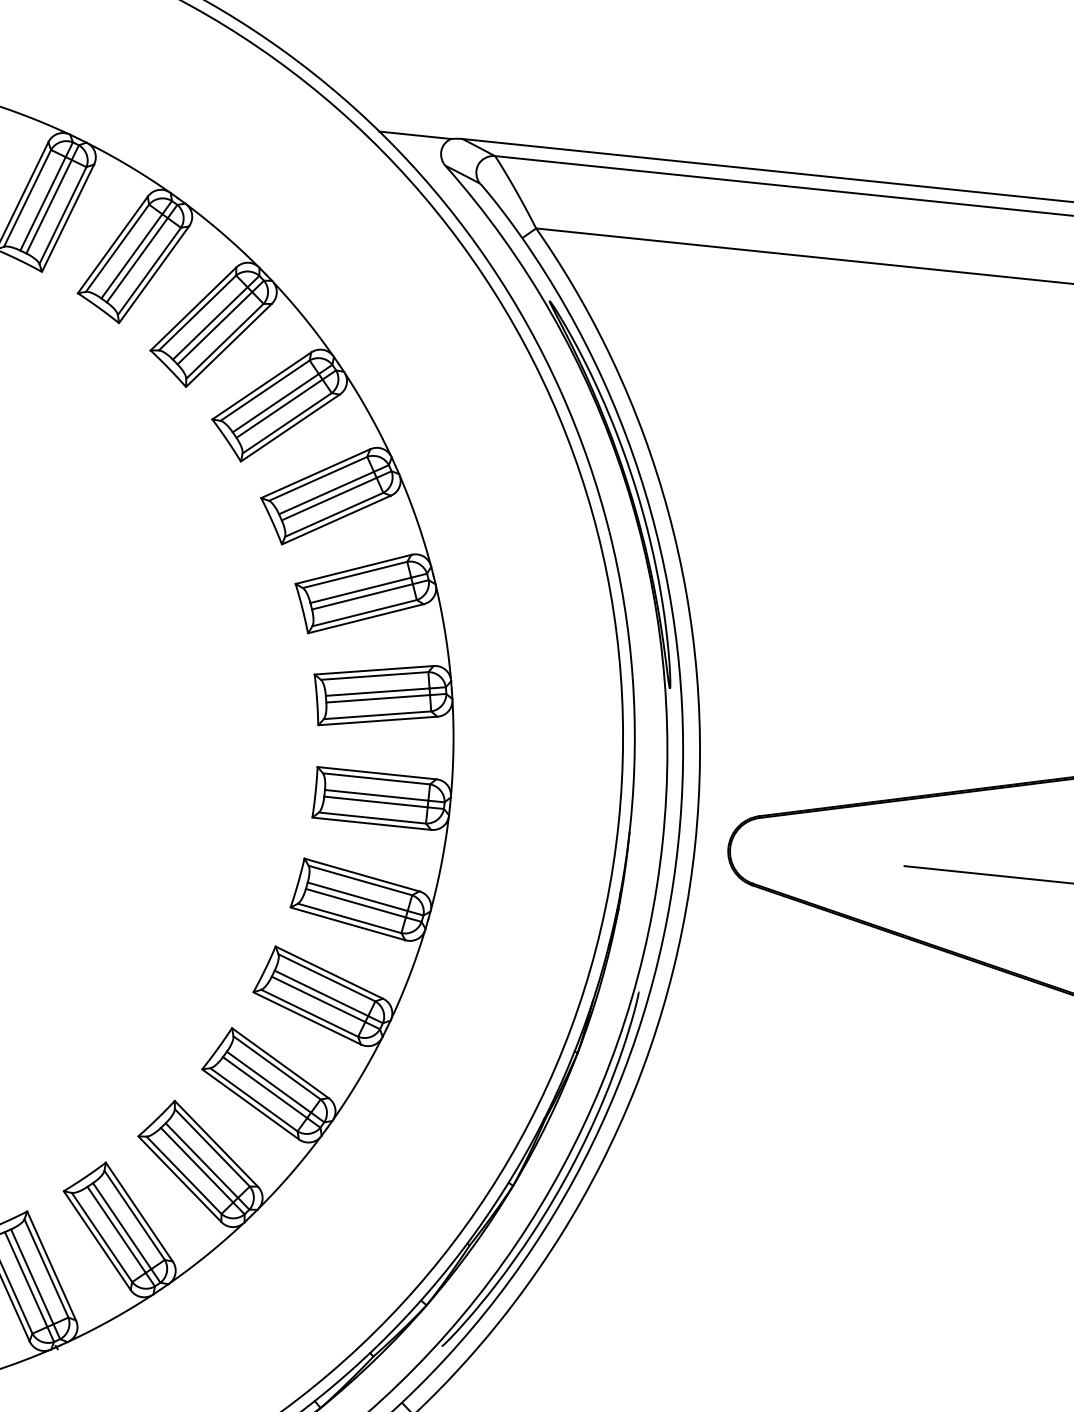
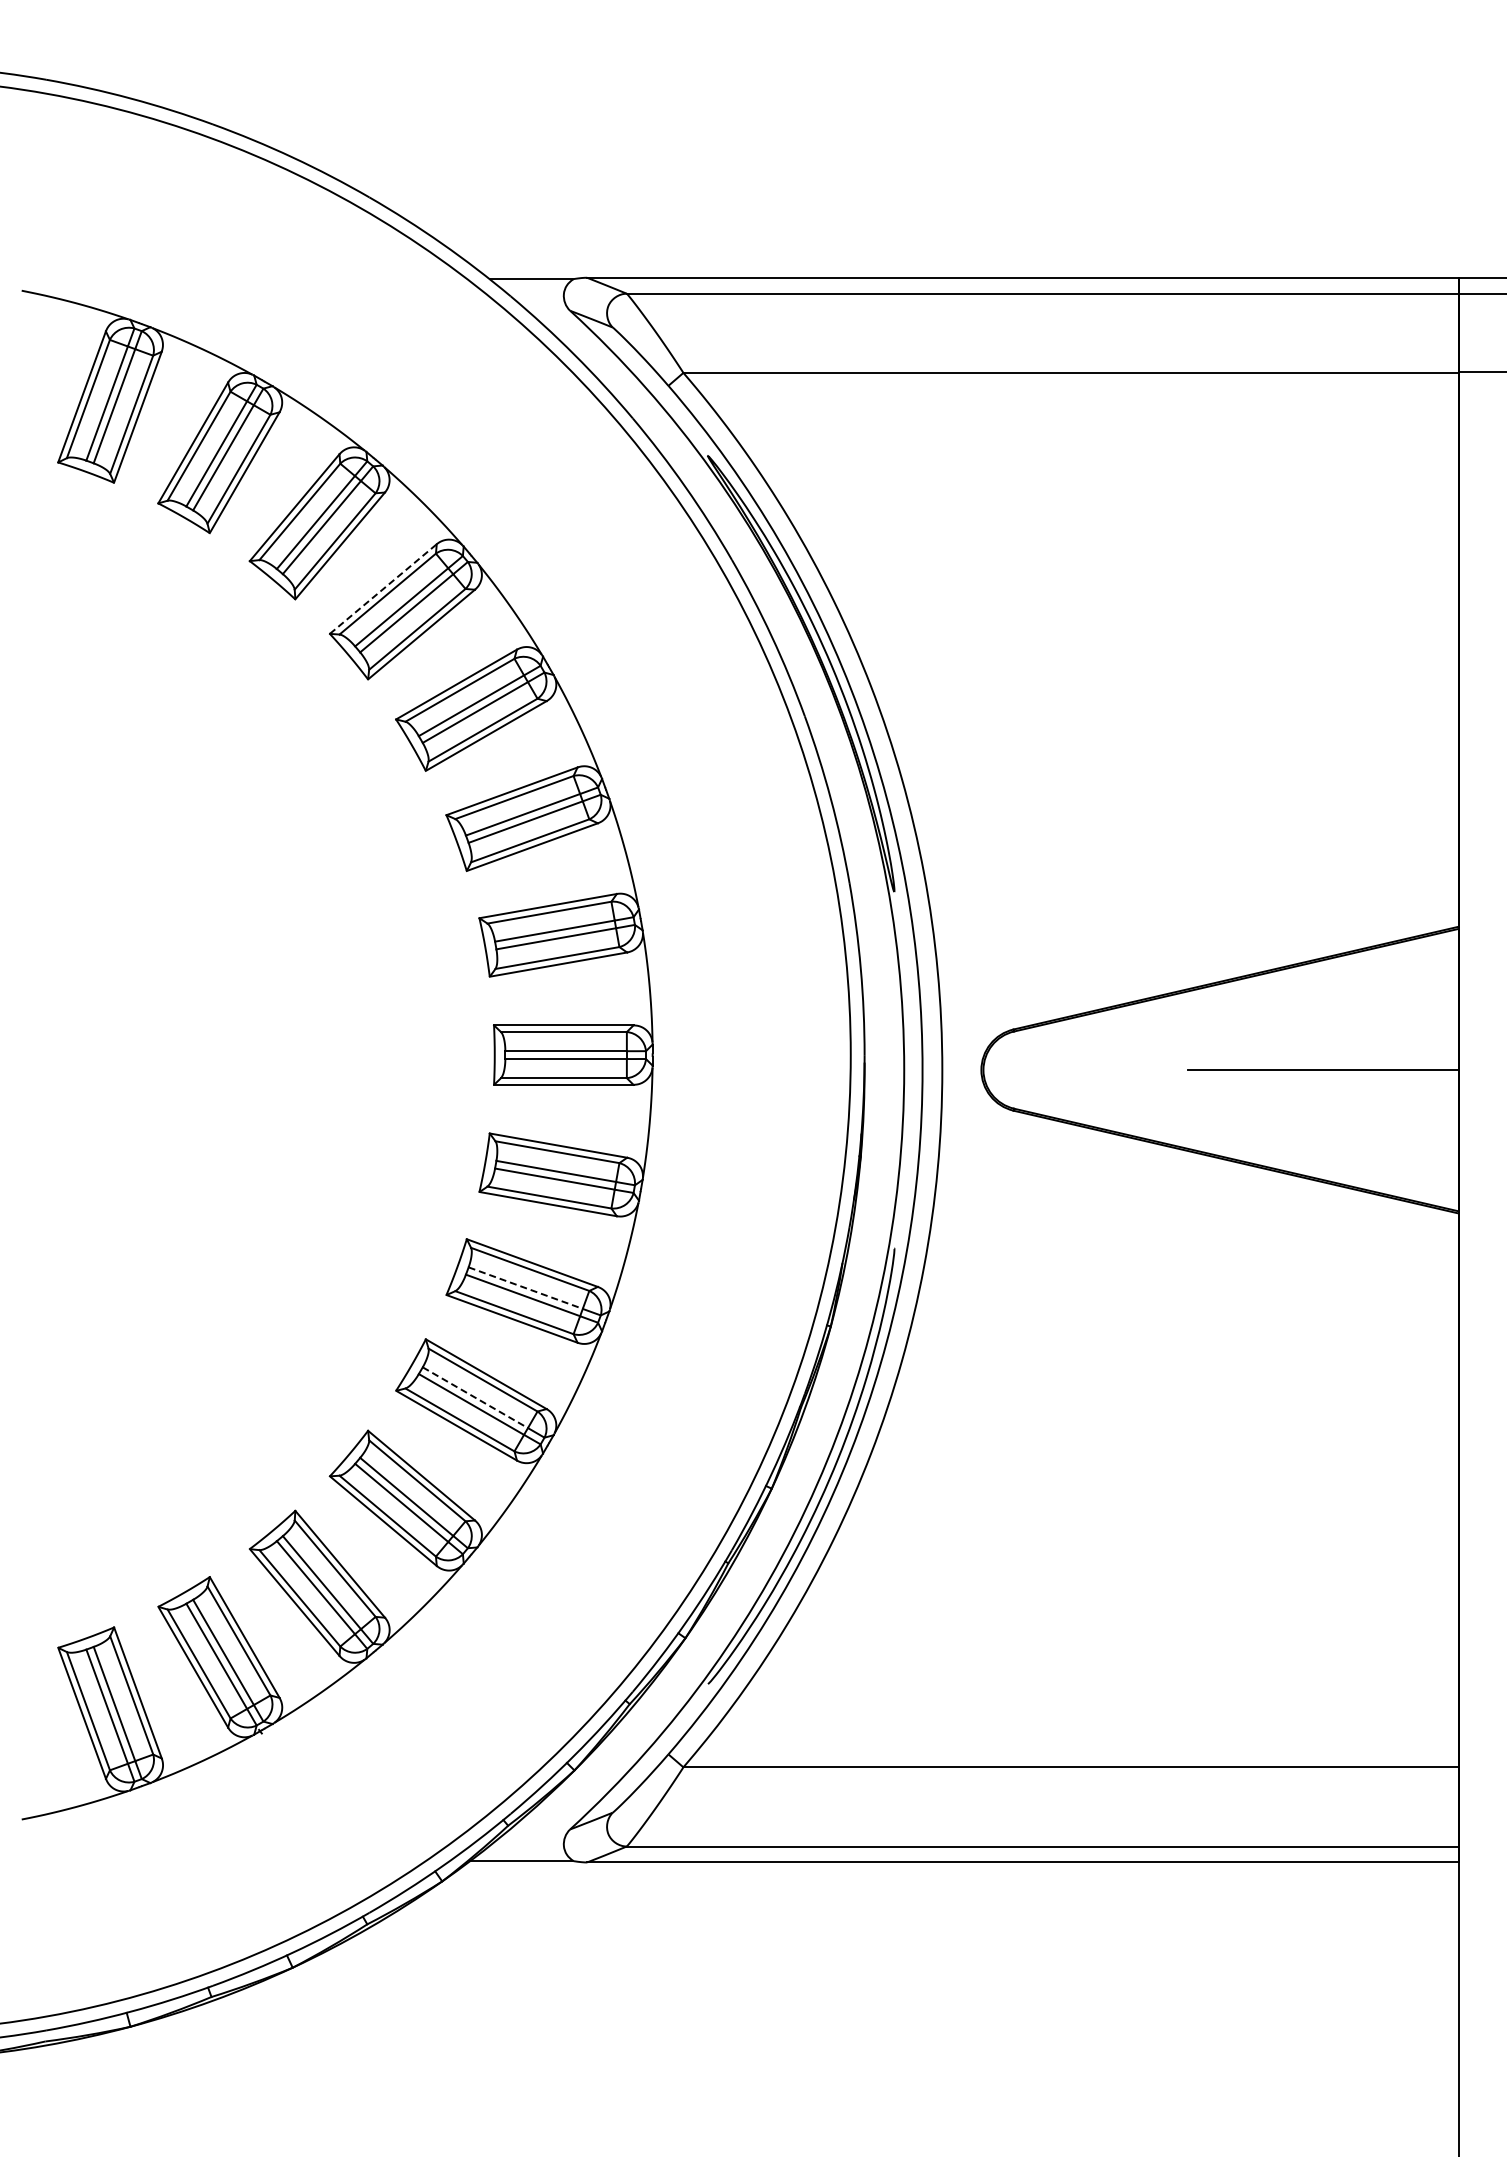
line: (261, 386) -> (383, 589), solid -> dashed
line: (321, 993) -> (525, 1288), solid -> dashed
line: (269, 1082) -> (475, 1397), solid -> dashed

